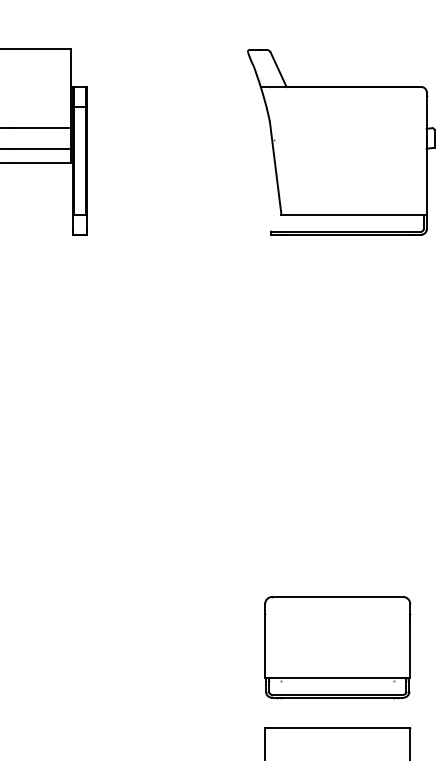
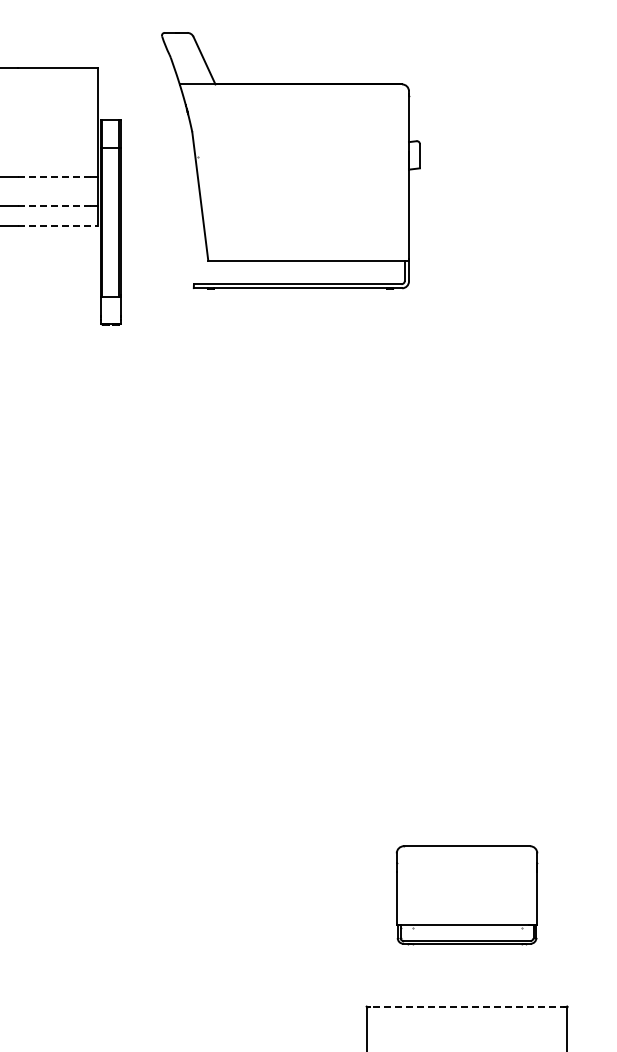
line: (39, 128) -> (54, 177), solid -> dashed
part: (340, 142) -> (290, 160), moved
line: (39, 148) -> (54, 205), solid -> dashed
line: (42, 163) -> (58, 225), solid -> dashed
part: (337, 647) -> (466, 895), size x0.7
line: (337, 728) -> (466, 1006), solid -> dashed

